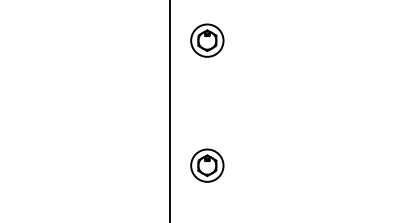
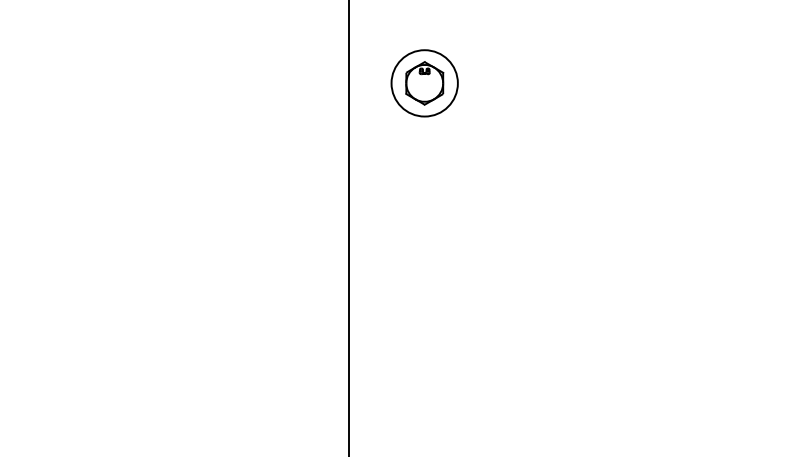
part: (207, 165) -> (425, 339), removed

